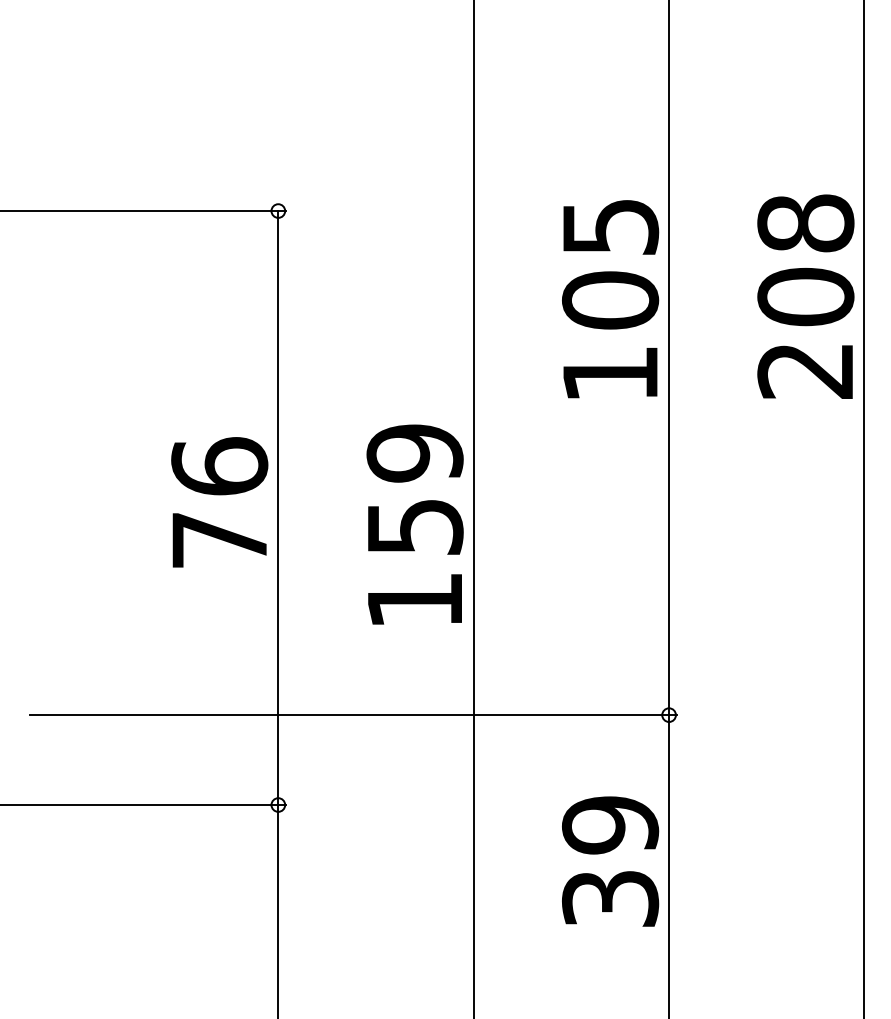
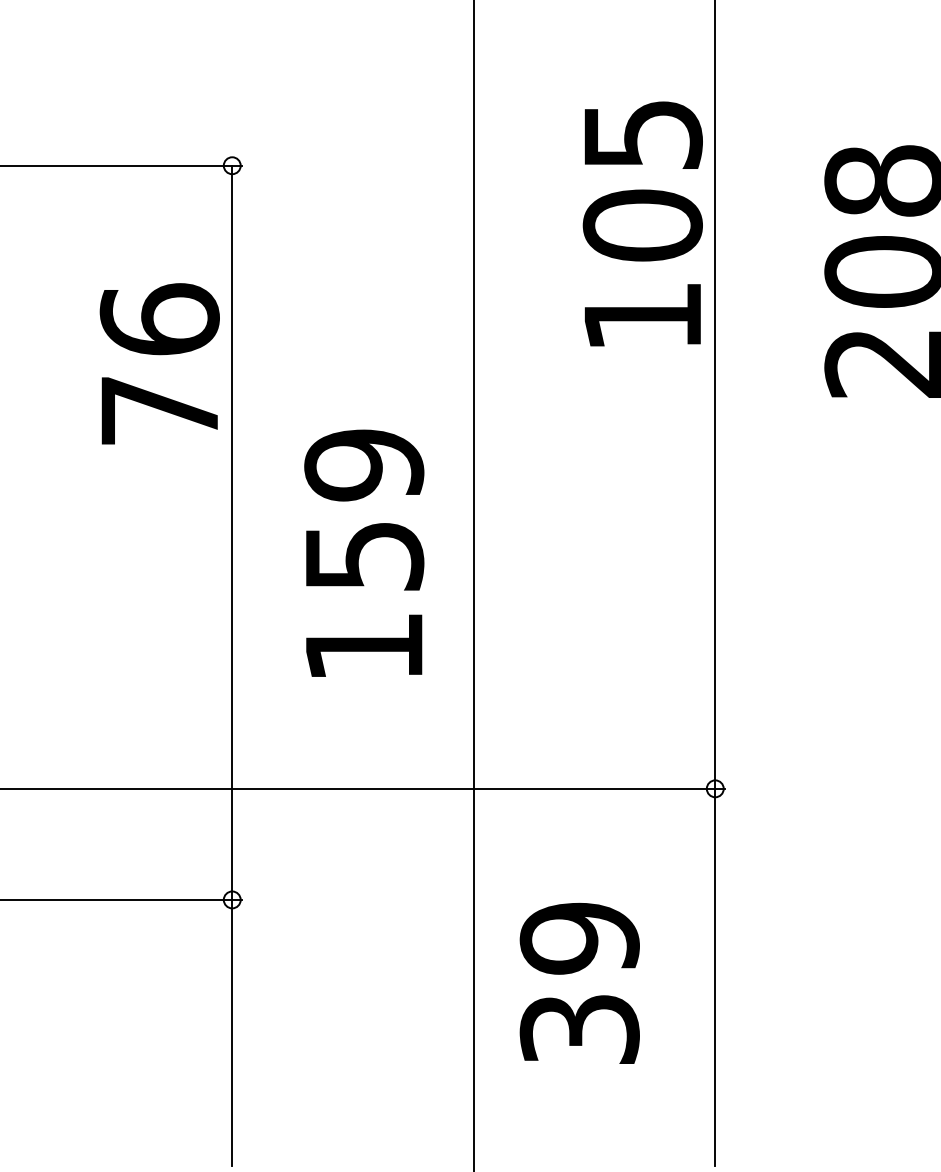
text: (610, 299) -> (642, 224), moved
text: (219, 502) -> (159, 364), moved
text: (414, 524) -> (363, 553), moved
text: (610, 861) -> (579, 983), moved

